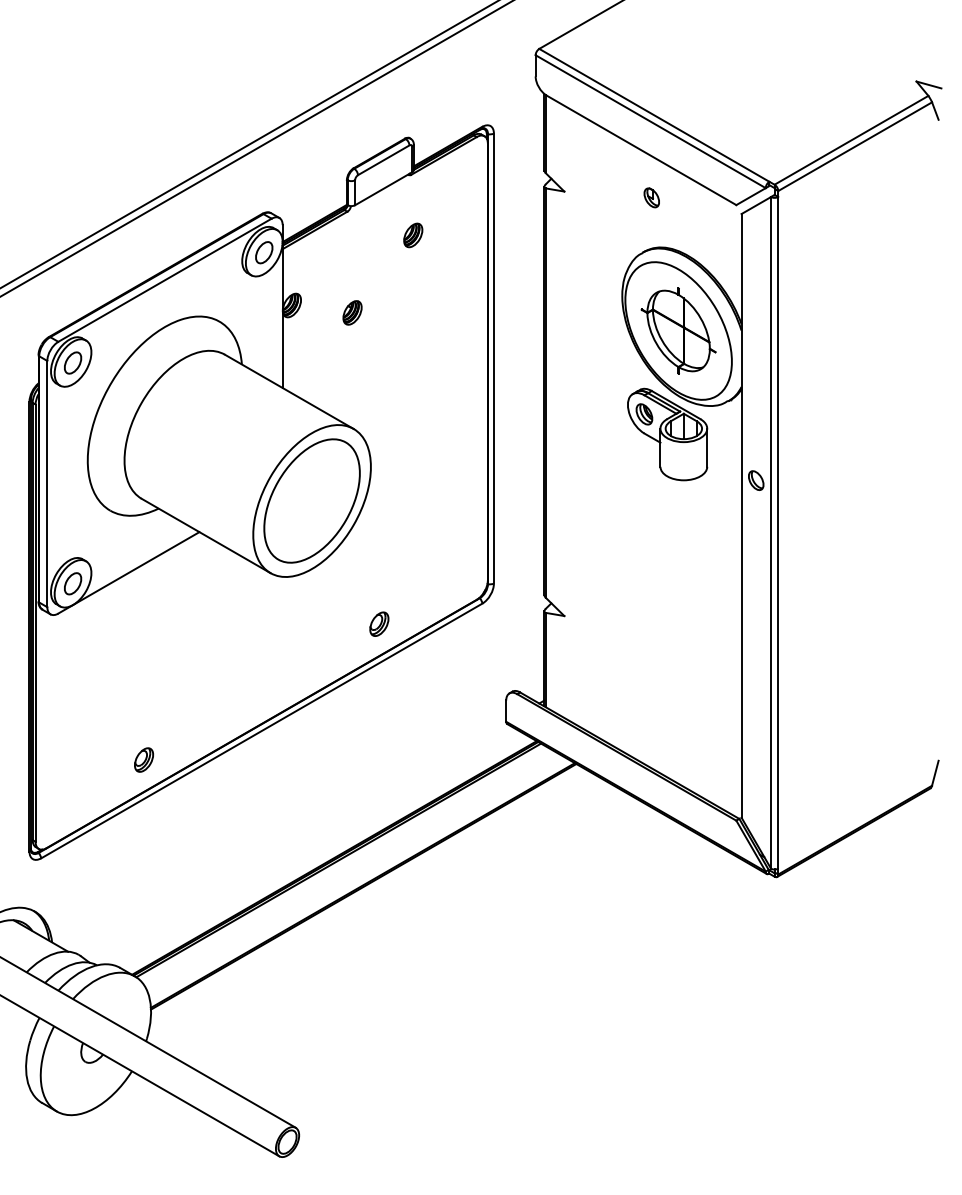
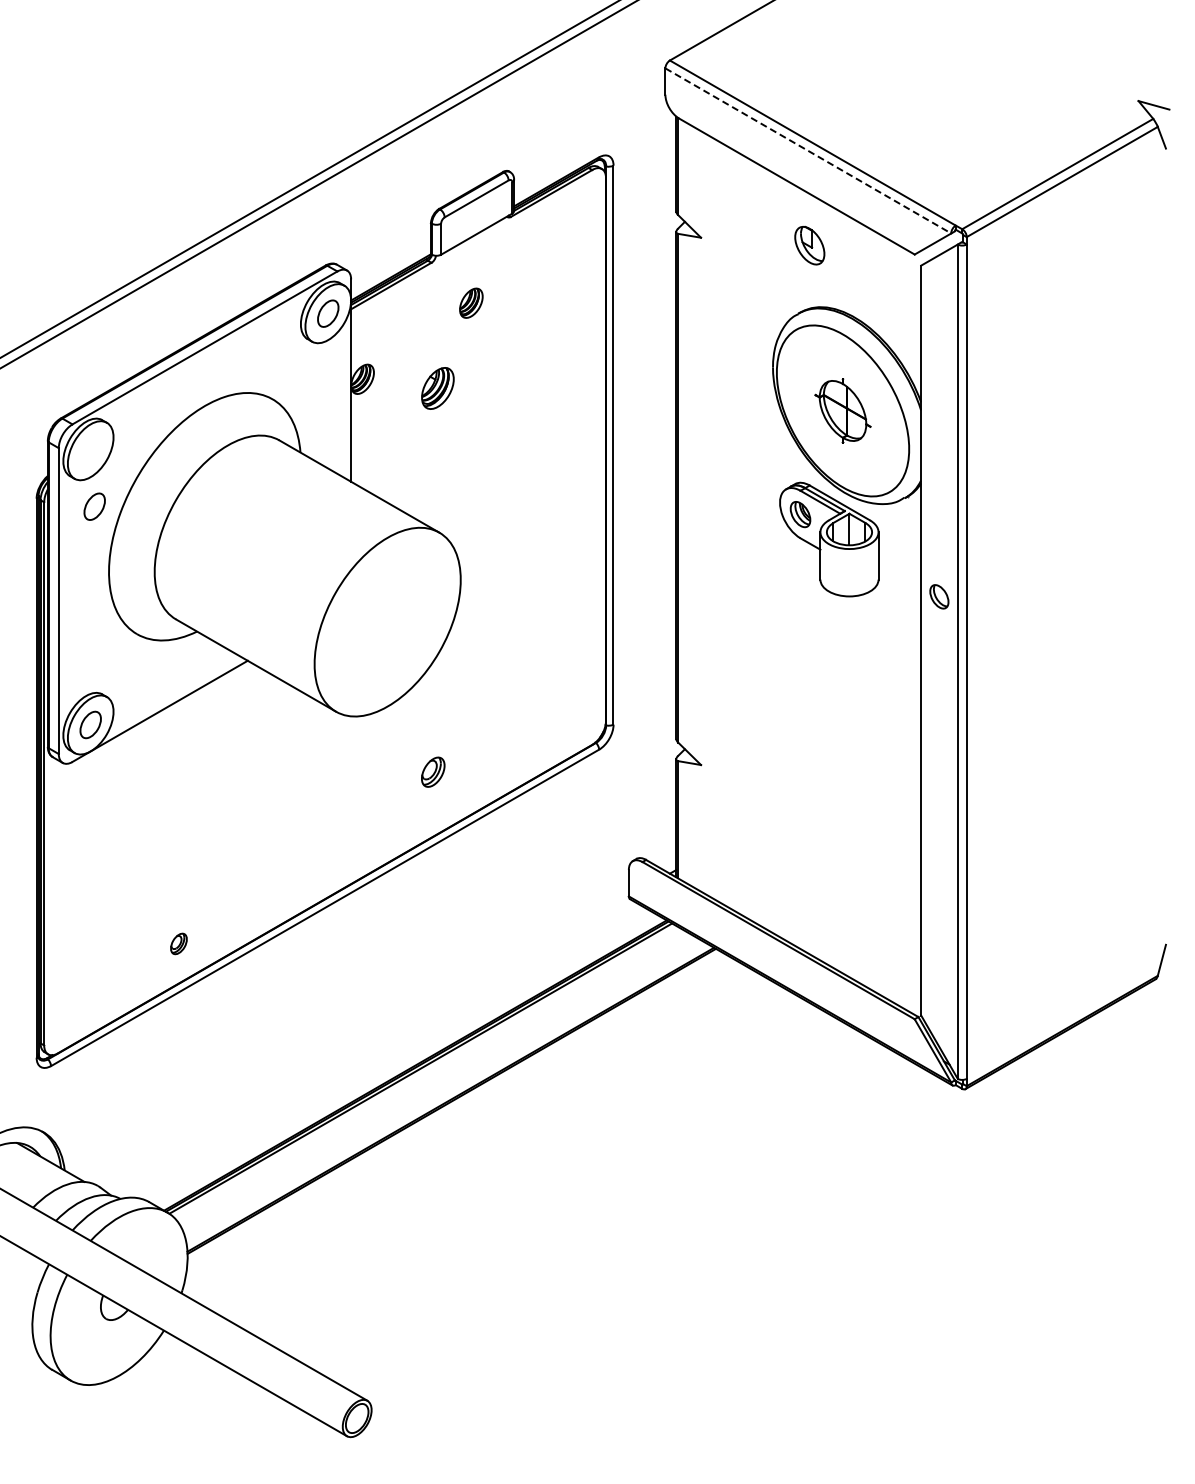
line: (650, 122) -> (808, 151), solid -> dashed
part: (651, 197) -> (809, 245), size x1.6
part: (413, 234) -> (471, 302), moved
part: (352, 312) -> (437, 388), size x1.4
part: (678, 330) -> (842, 410), size x0.6
part: (72, 362) -> (94, 506), moved
part: (311, 500) -> (387, 621), removed
part: (379, 623) -> (433, 771), moved
part: (143, 759) -> (178, 943), size x0.7

